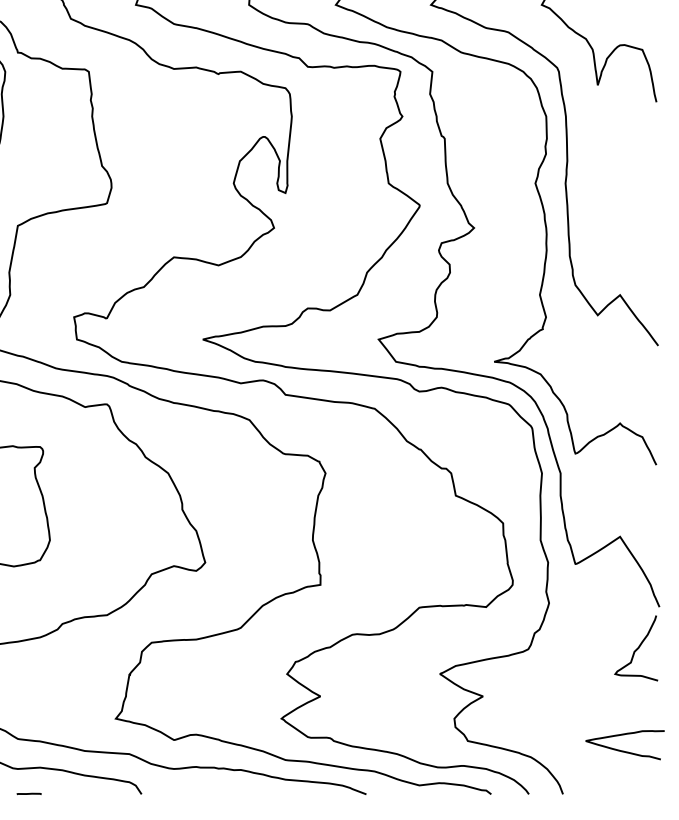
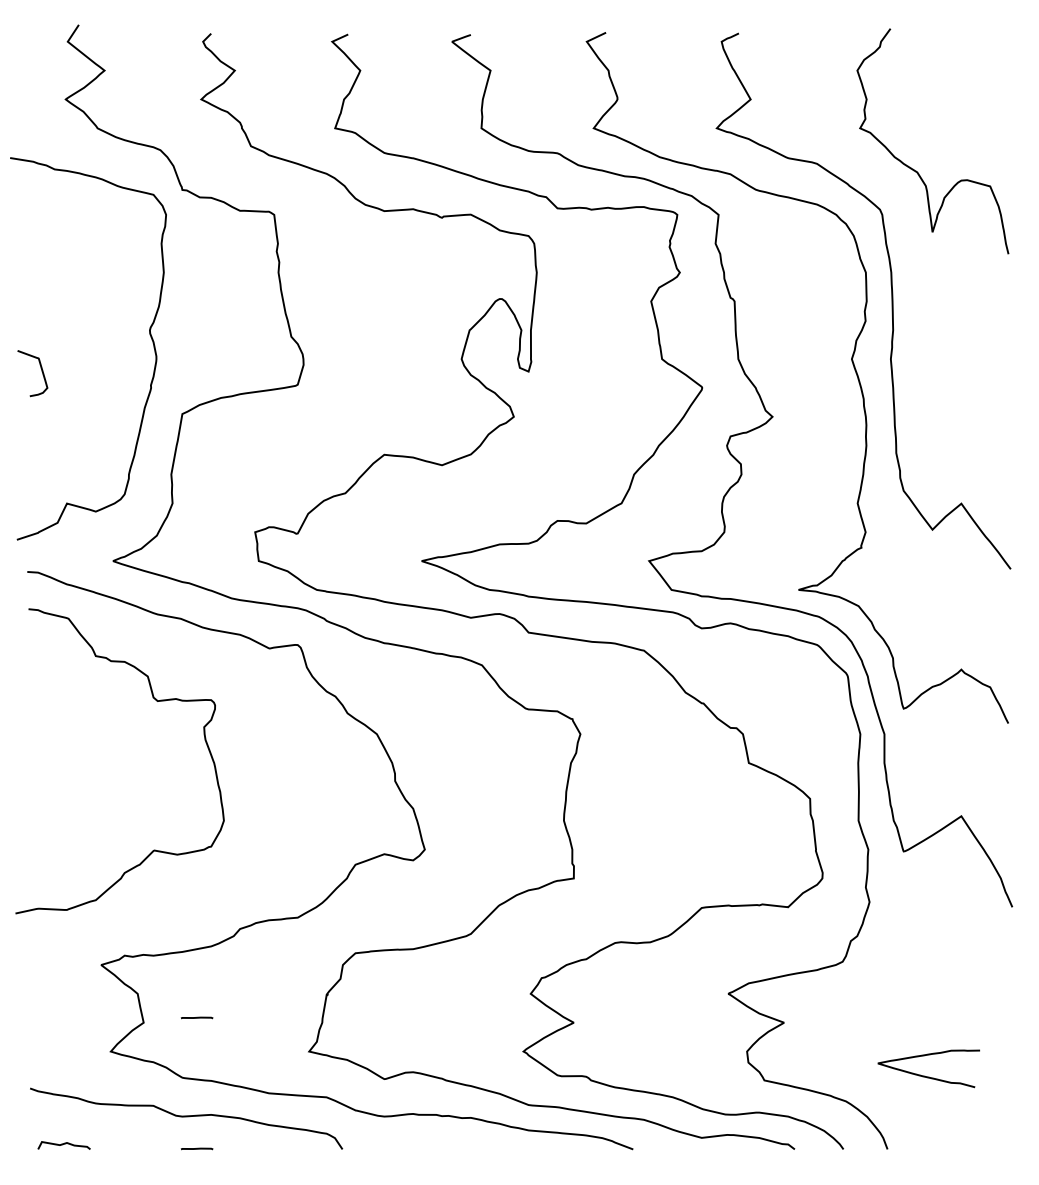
curve: (637, 648) -> (983, 960), removed
curve: (28, 692) -> (196, 1017), added
curve: (624, 751) -> (928, 1076), moved

